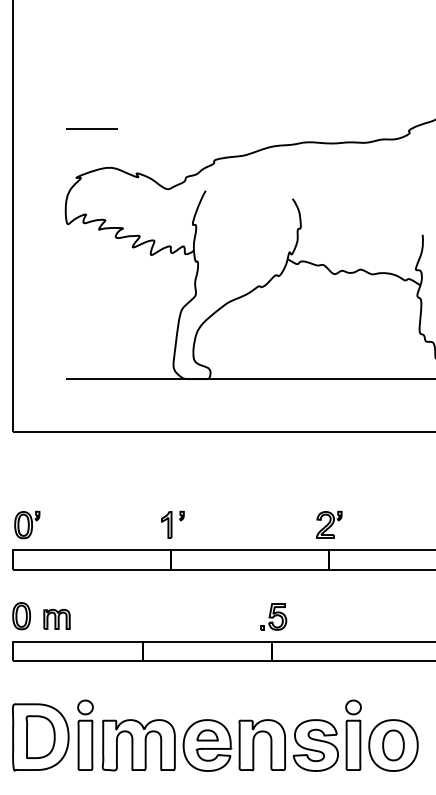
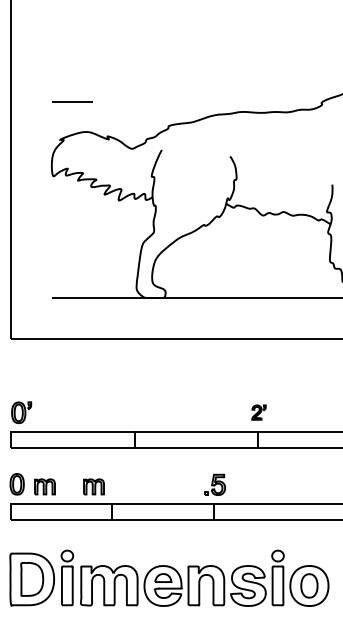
part: (172, 524) -> (135, 412), removed
part: (328, 524) -> (258, 412), size x0.7
part: (118, 618) -> (93, 486), added

